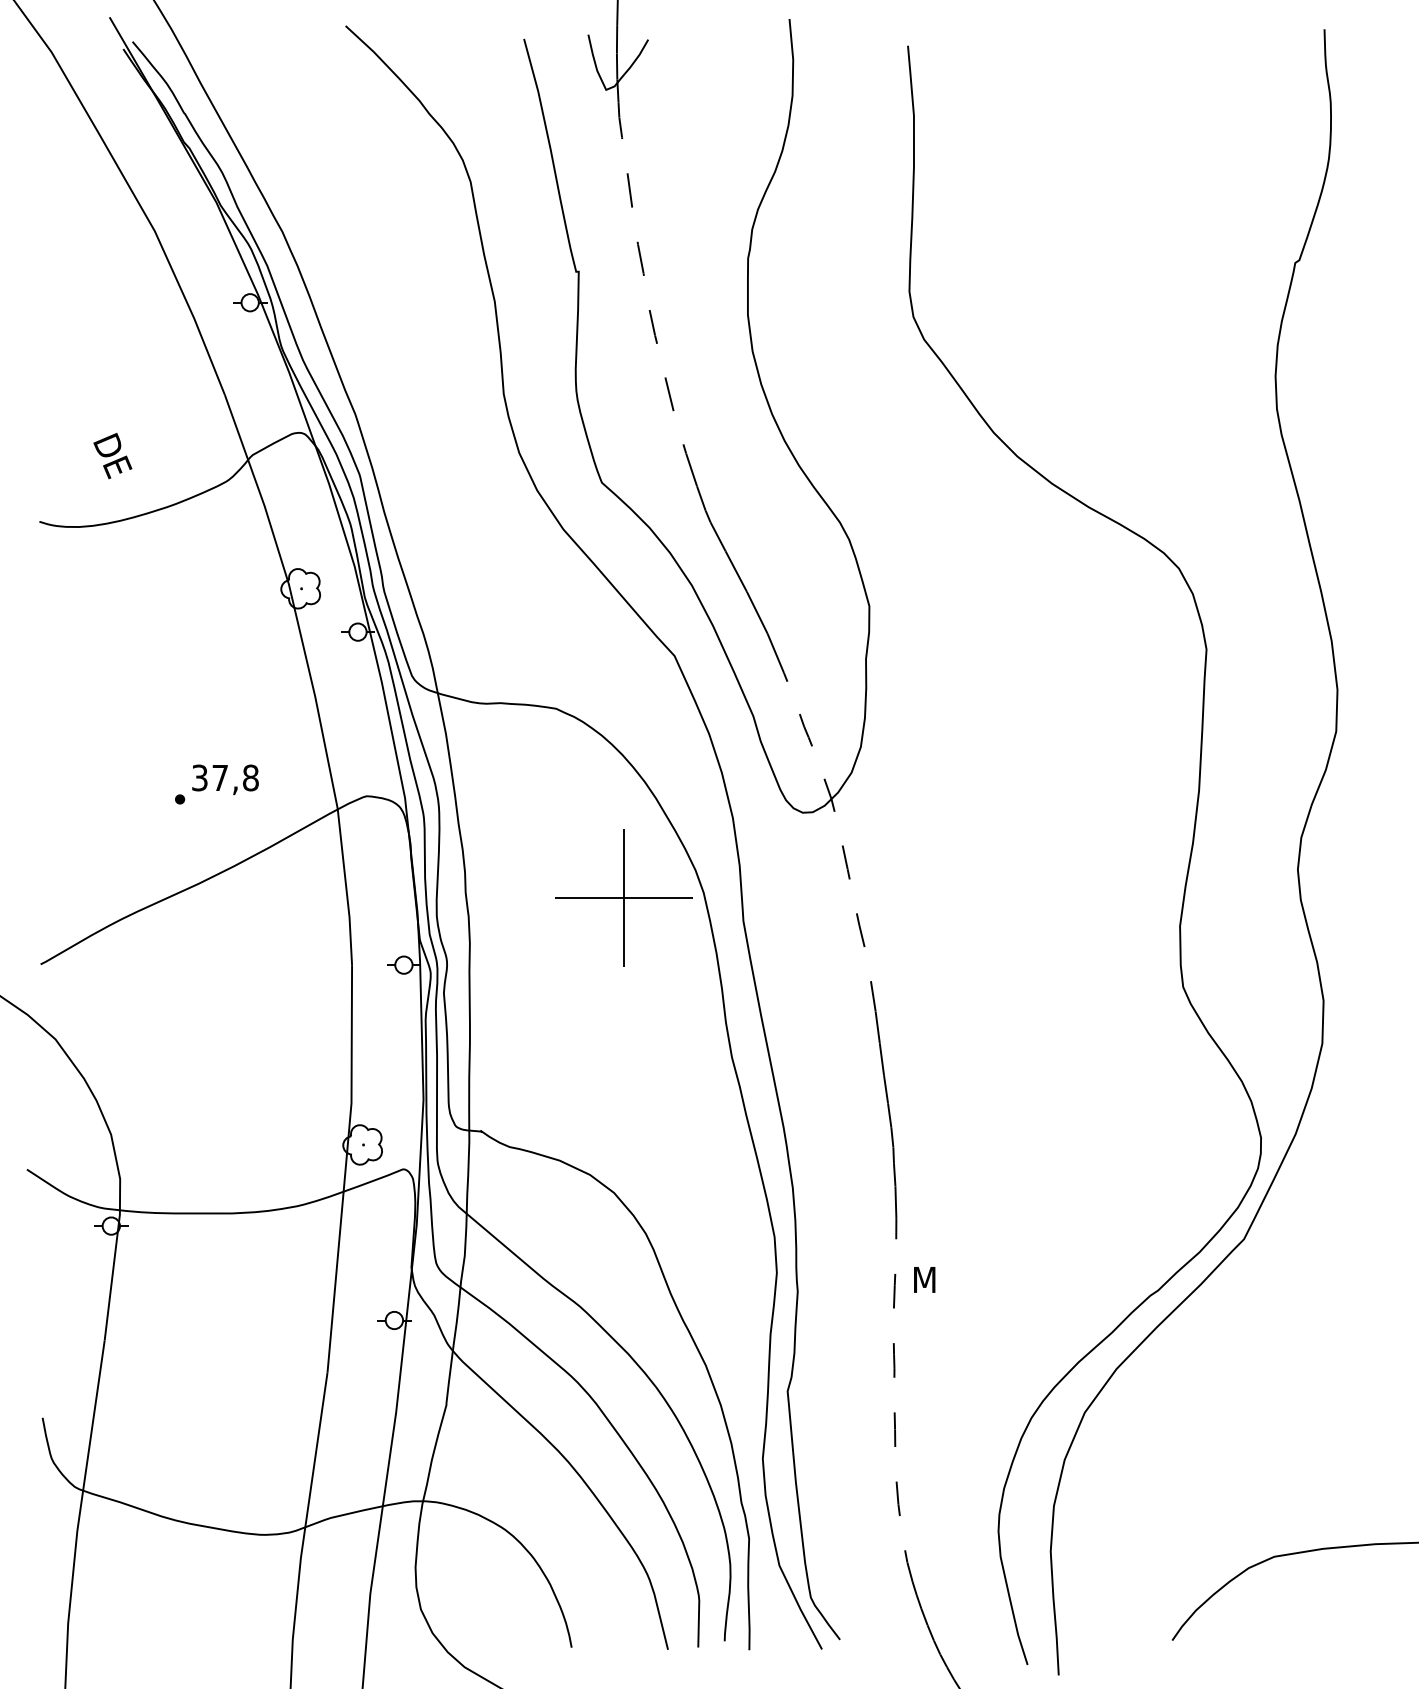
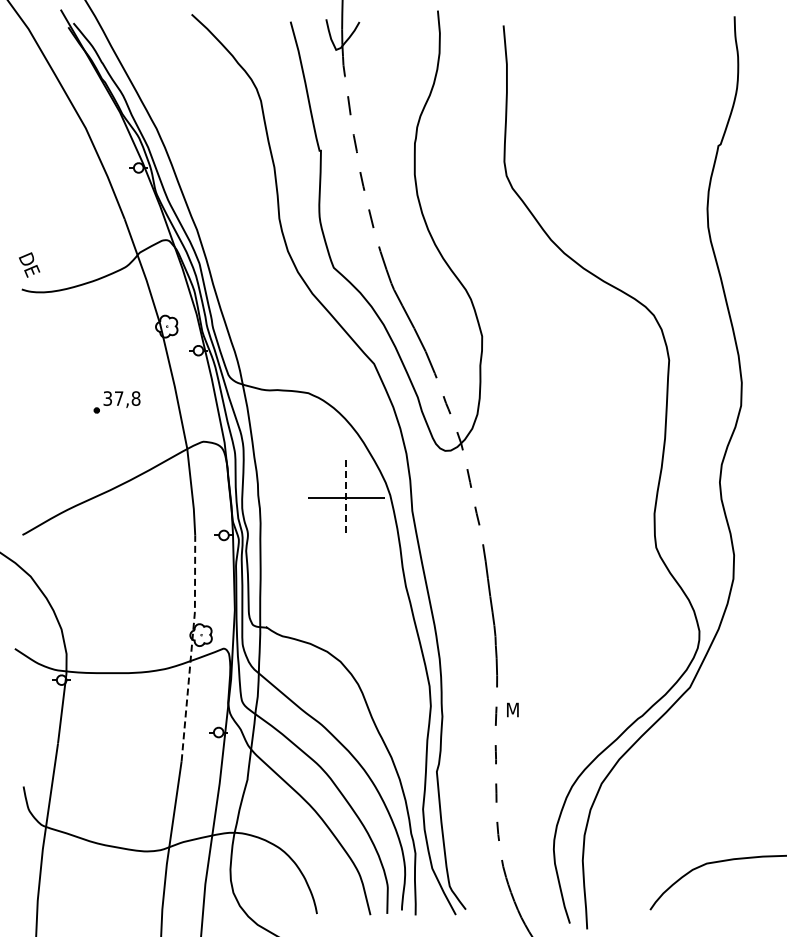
text: (112, 455) -> (29, 264), moved
part: (215, 785) -> (116, 402), moved
line: (624, 898) -> (346, 498), solid -> dashed
line: (345, 1167) -> (191, 647), solid -> dashed

